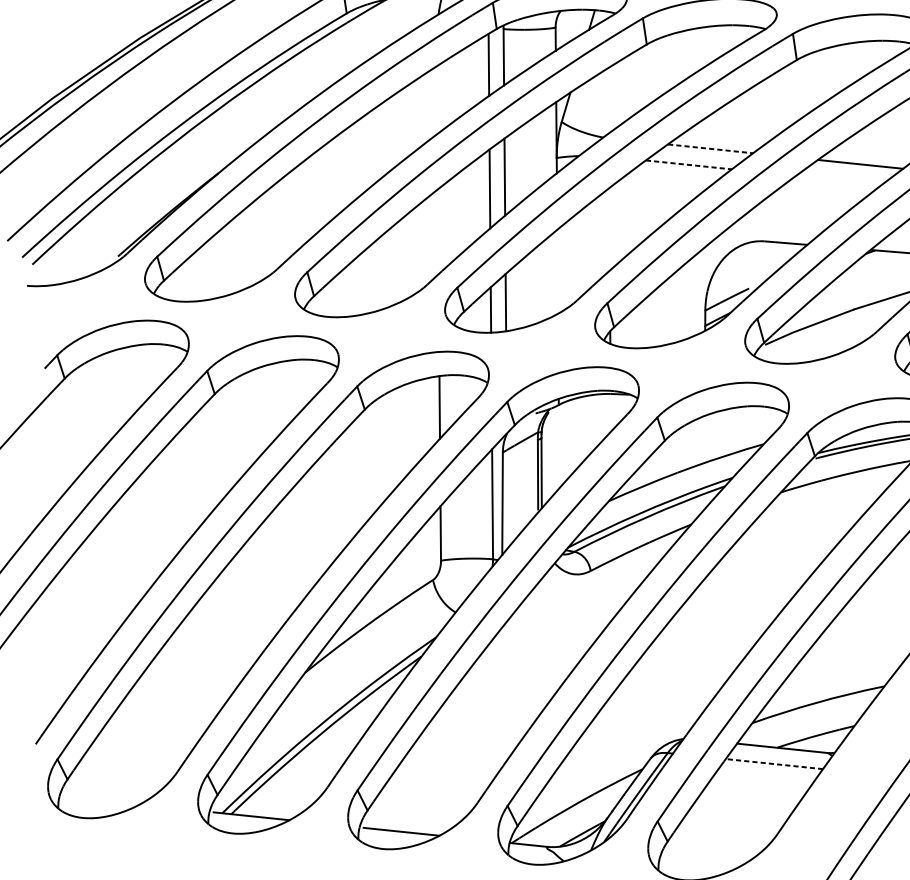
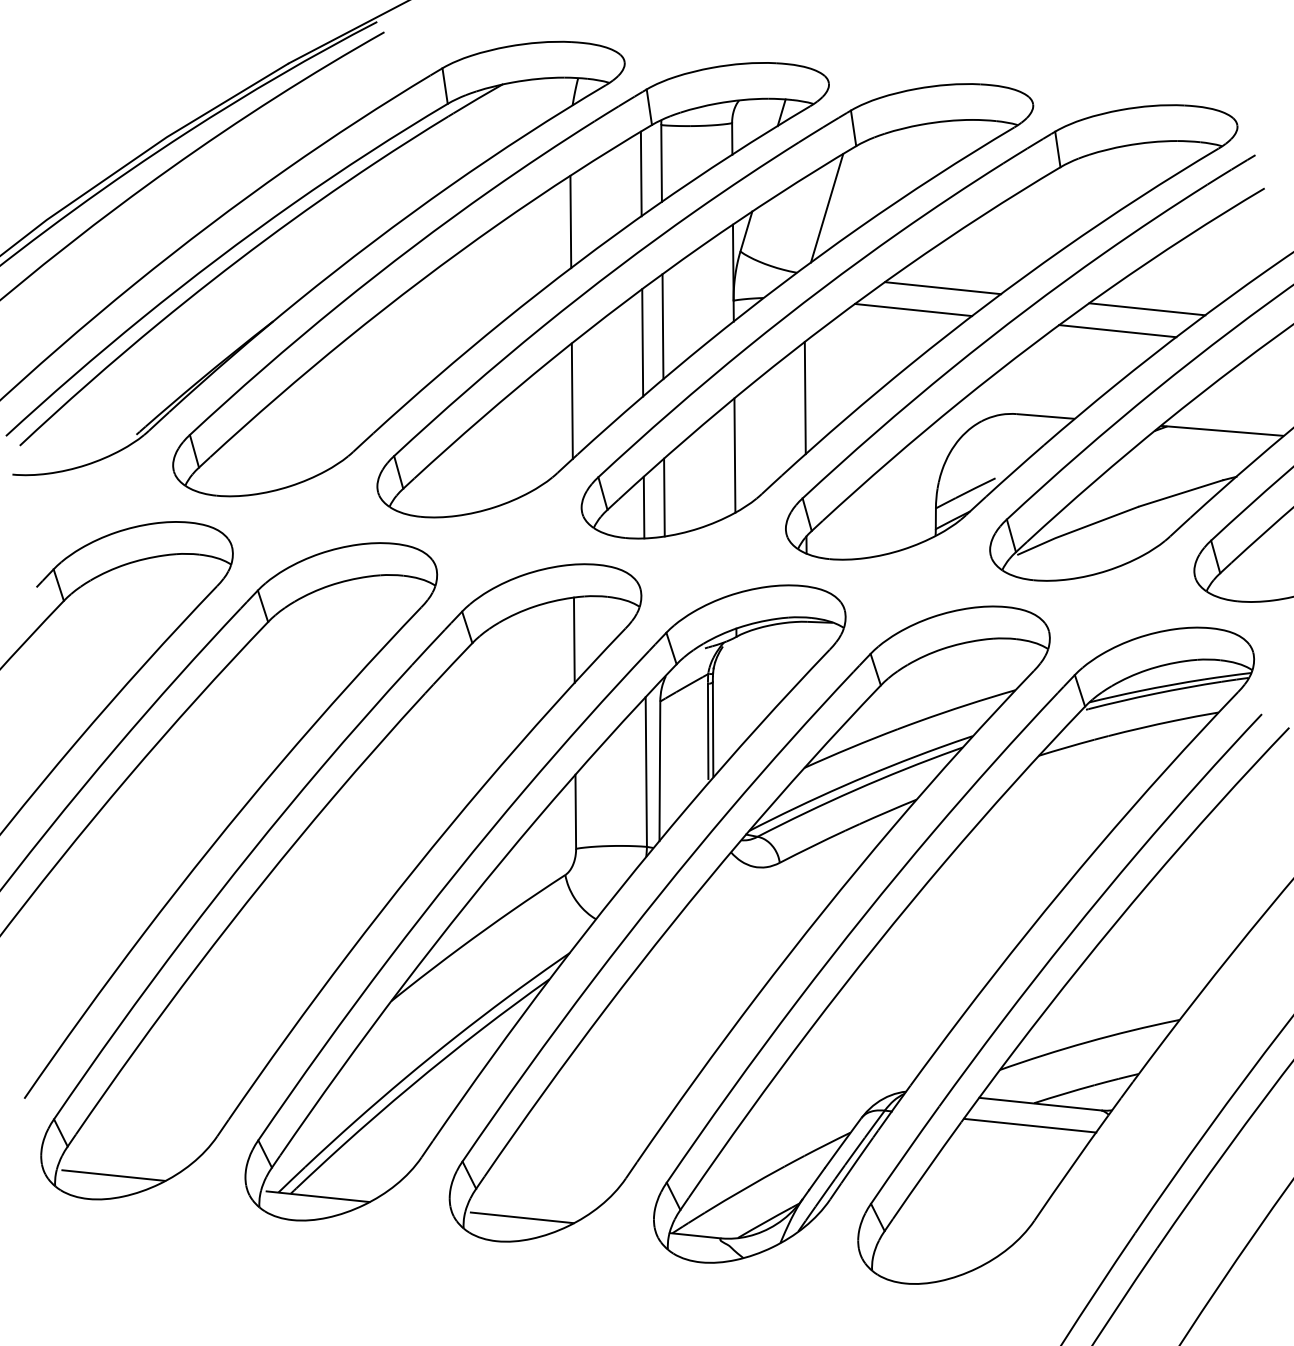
line: (625, 90) -> (827, 208), added
line: (436, 99) -> (570, 221), added
line: (710, 149) -> (943, 288), dashed -> solid
line: (688, 165) -> (913, 310), dashed -> solid
line: (838, 180) -> (1117, 331), added
line: (608, 229) -> (804, 397), added
line: (437, 232) -> (571, 401), added
line: (557, 271) -> (734, 455), added
line: (774, 763) -> (1030, 1125), dashed -> solid
line: (101, 800) -> (113, 1175), added

